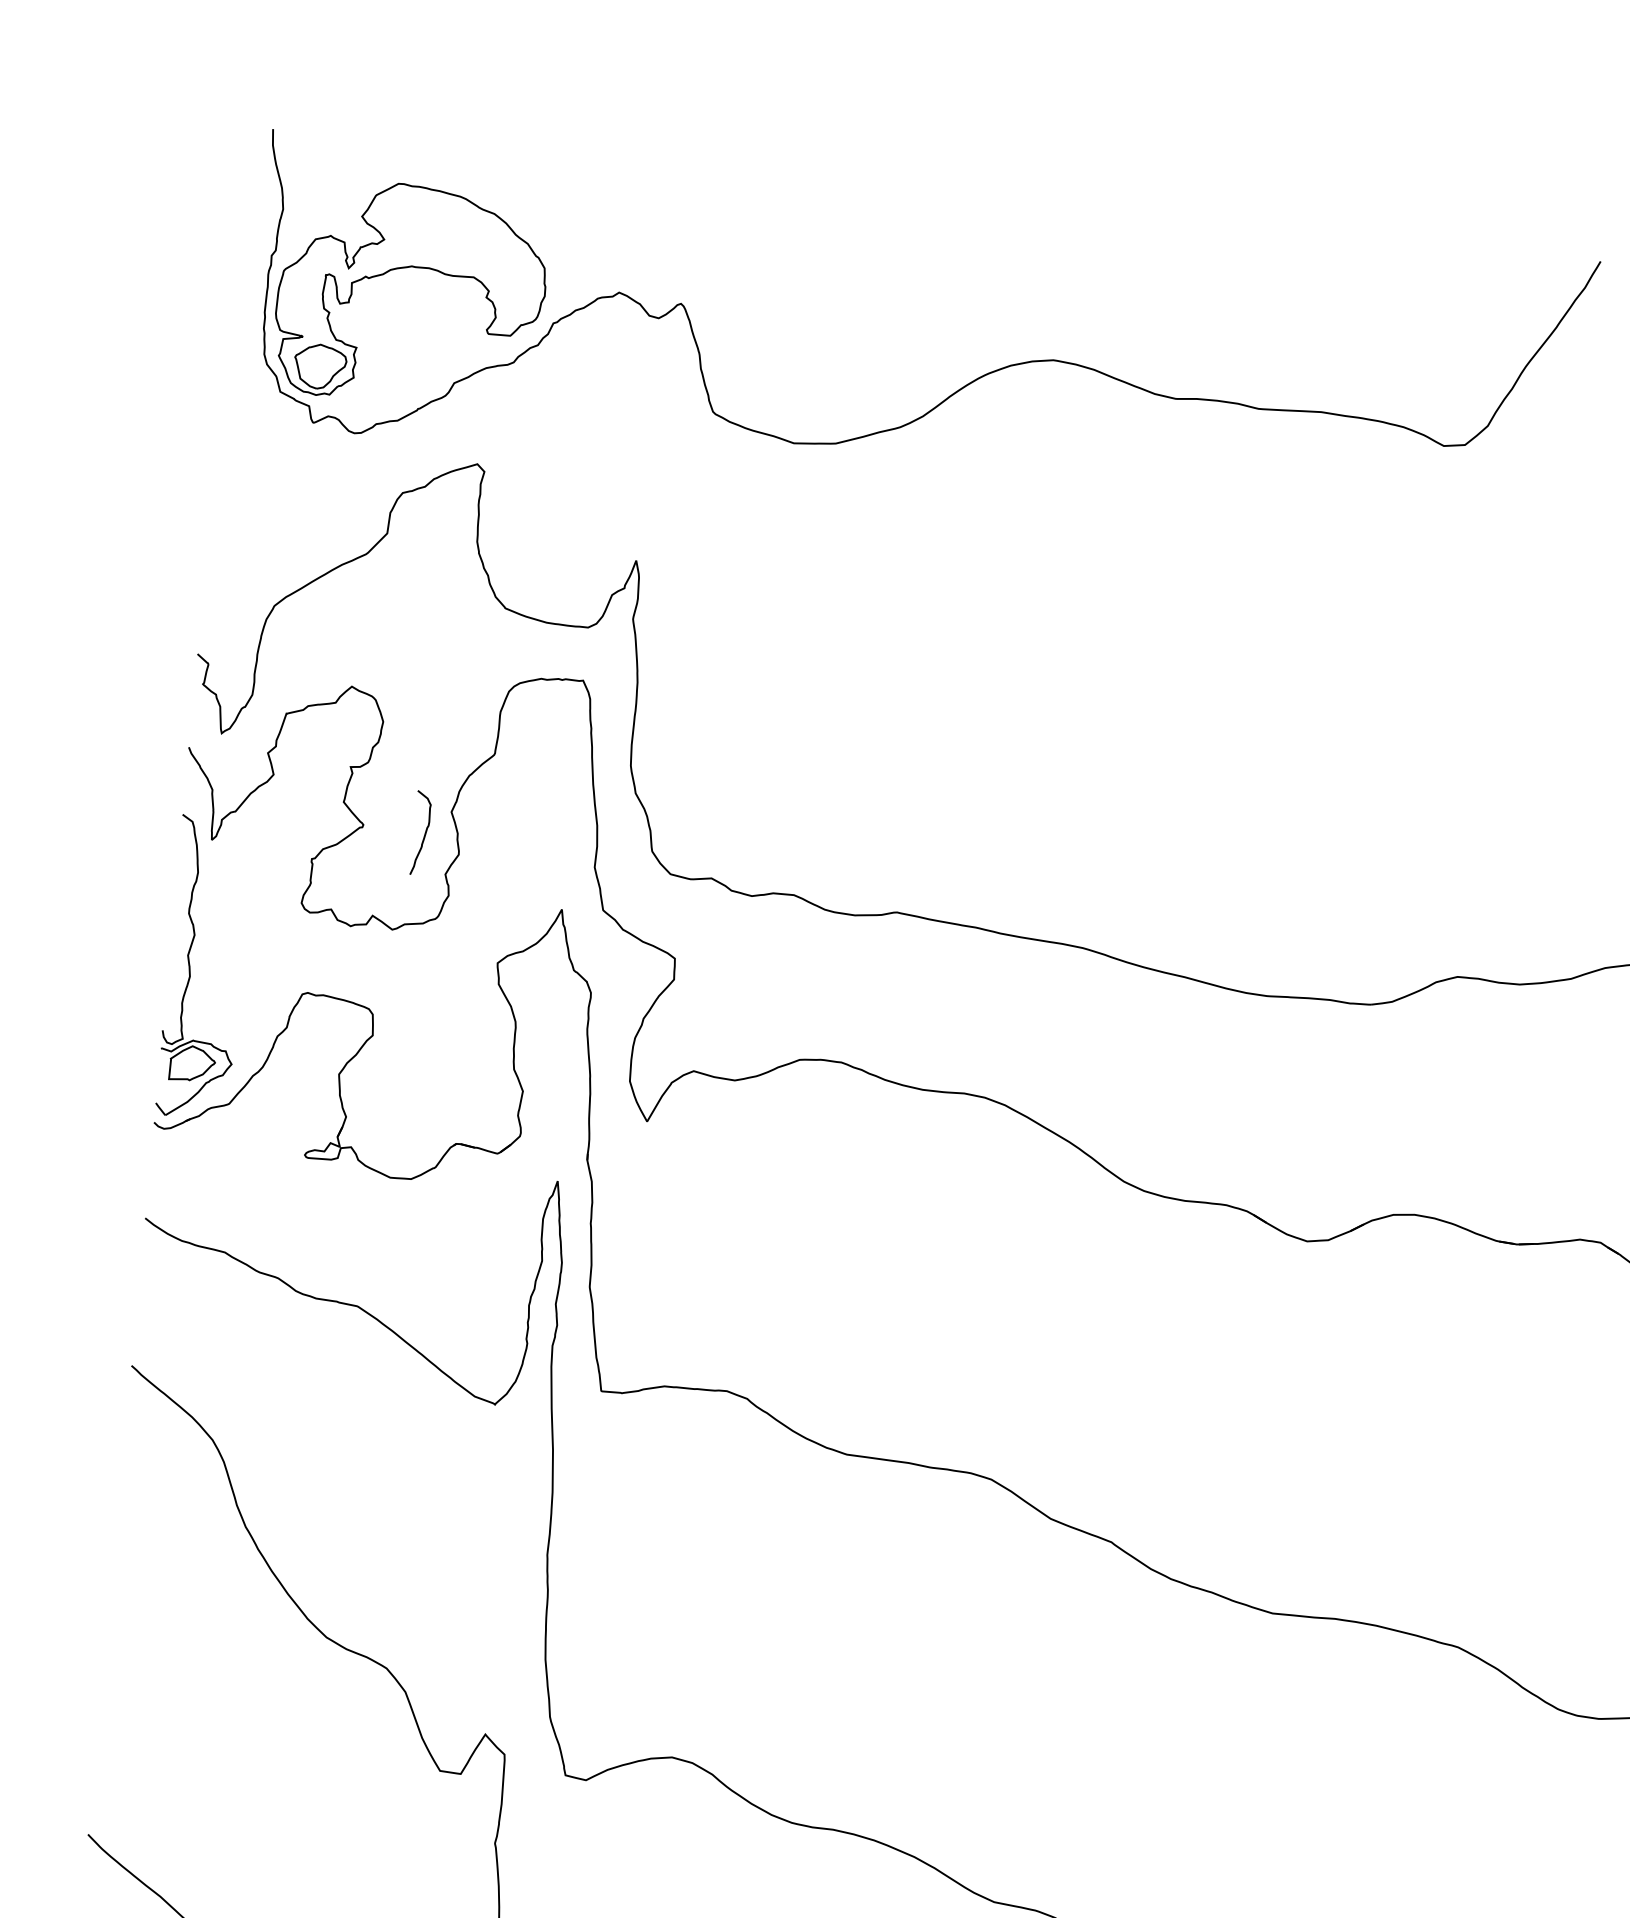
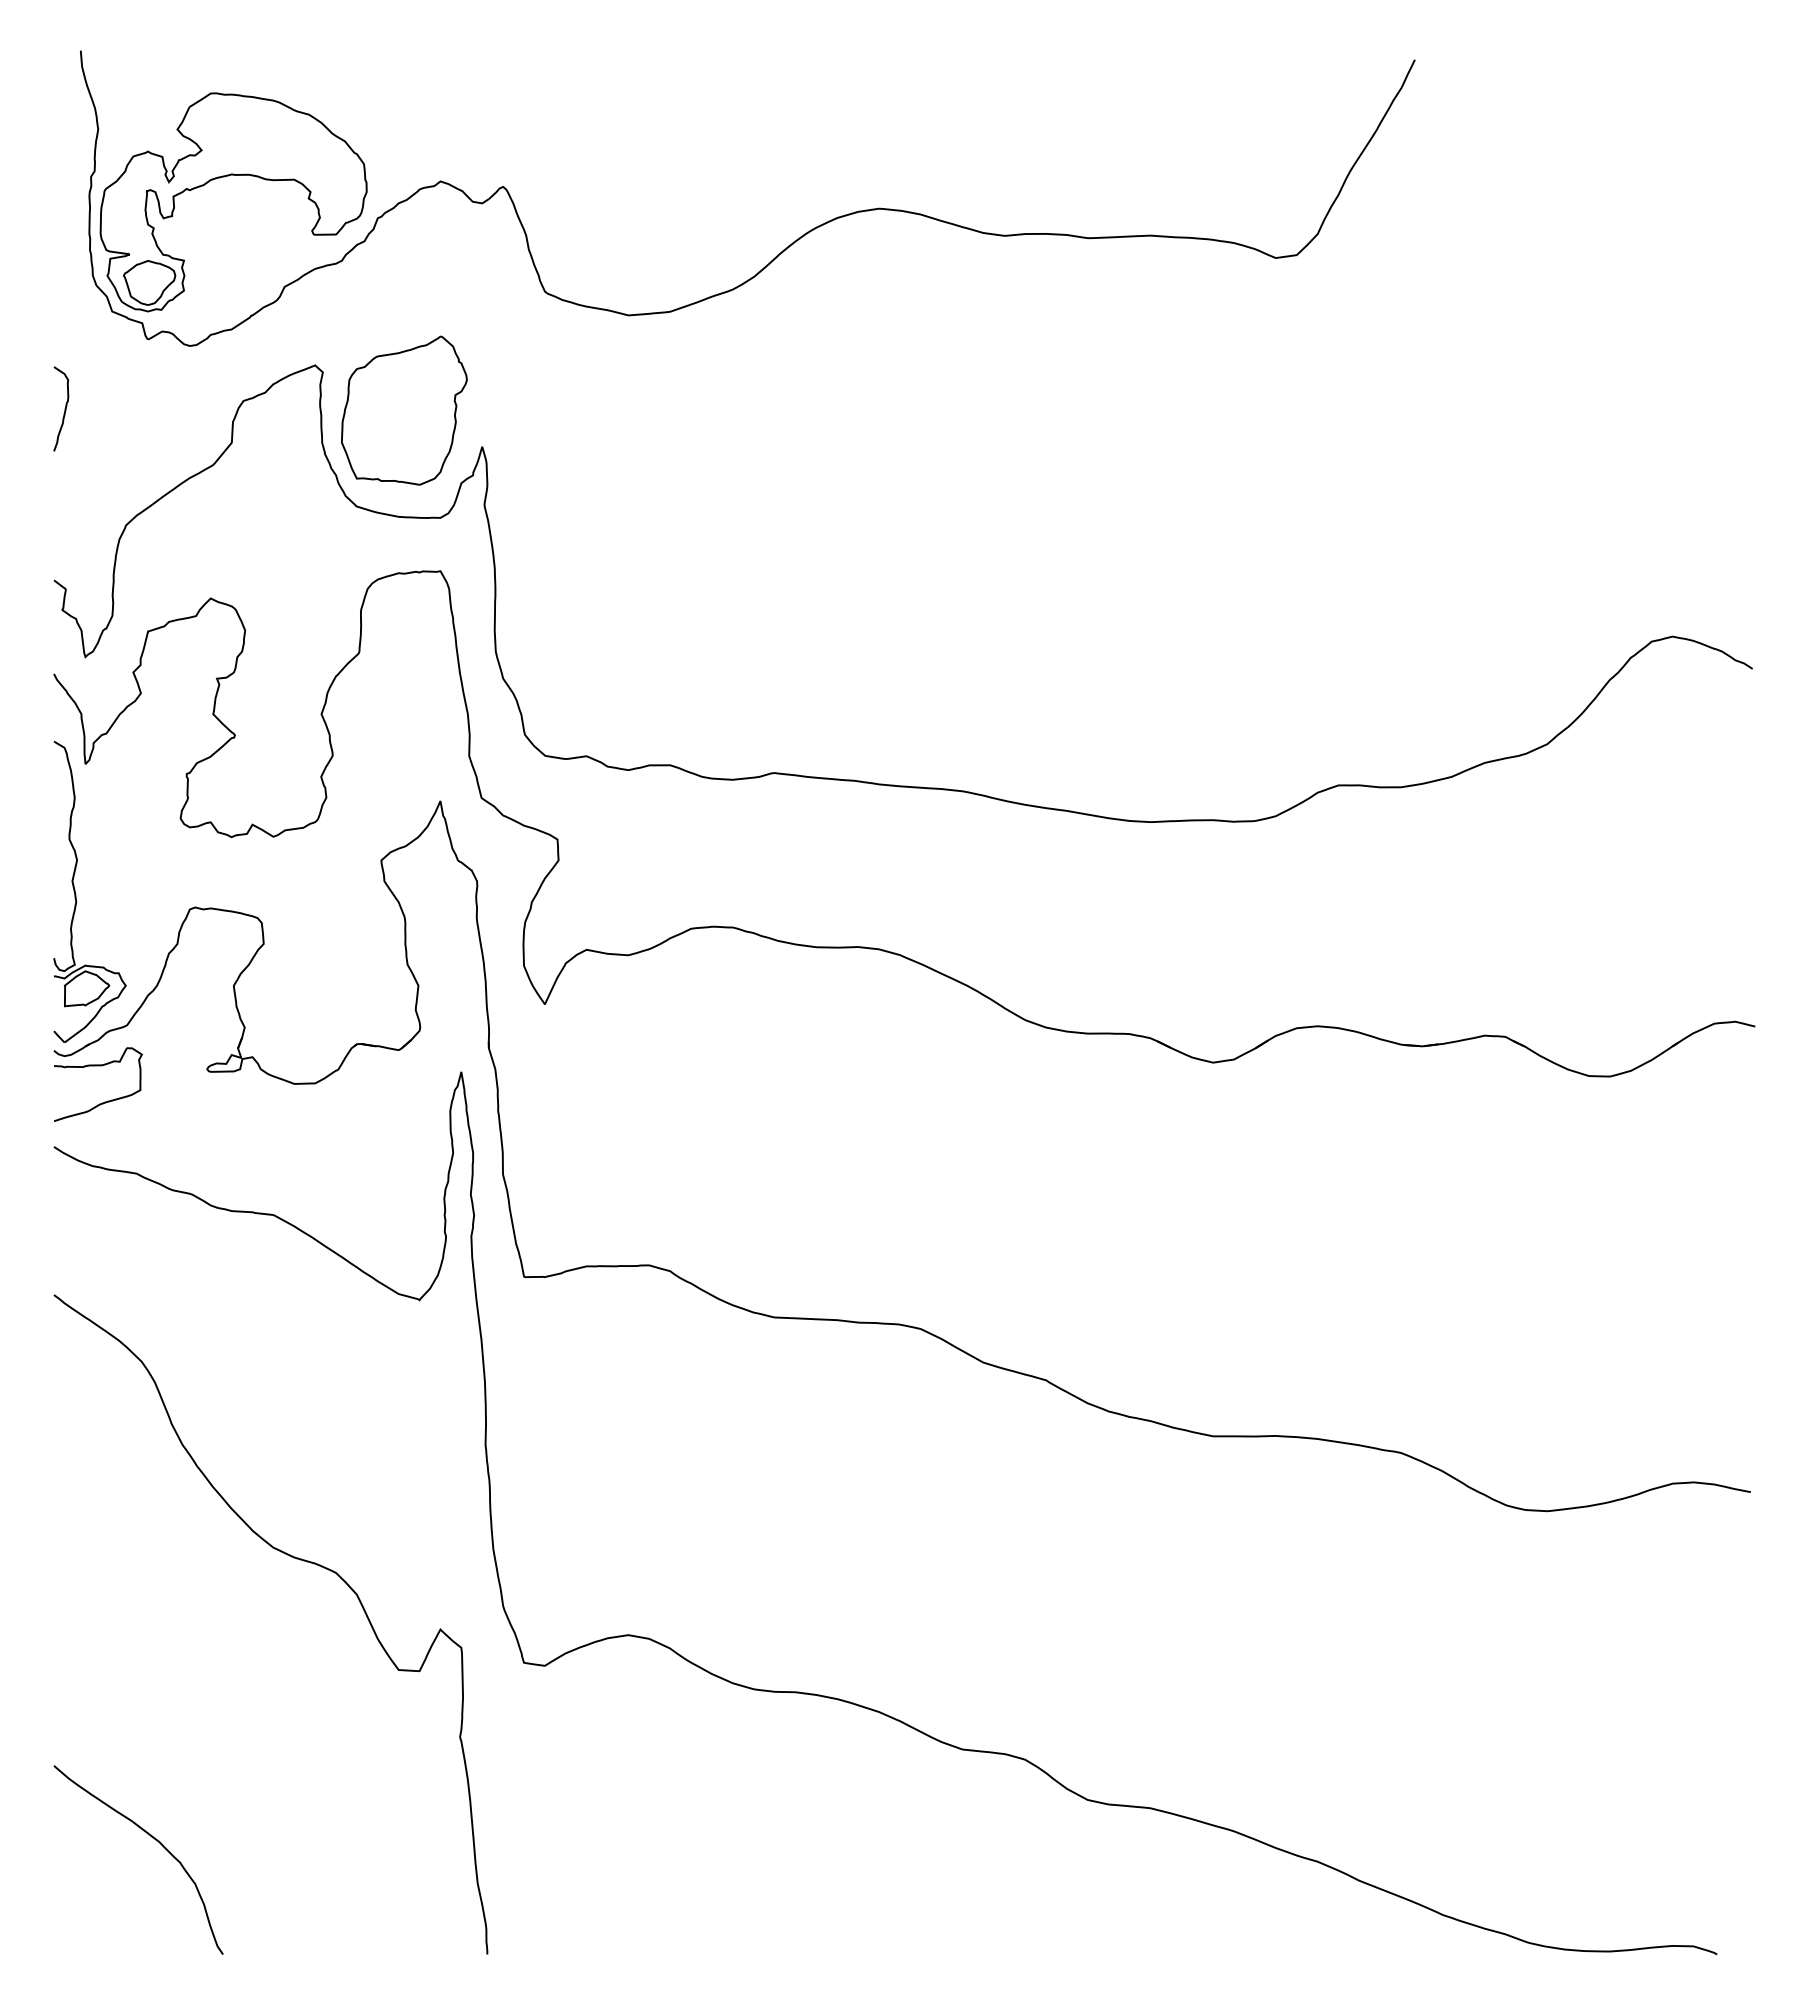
part: (562, 517) -> (404, 410), added
curve: (424, 832) -> (64, 408), moved
curve: (196, 1142) -> (98, 1066), added

